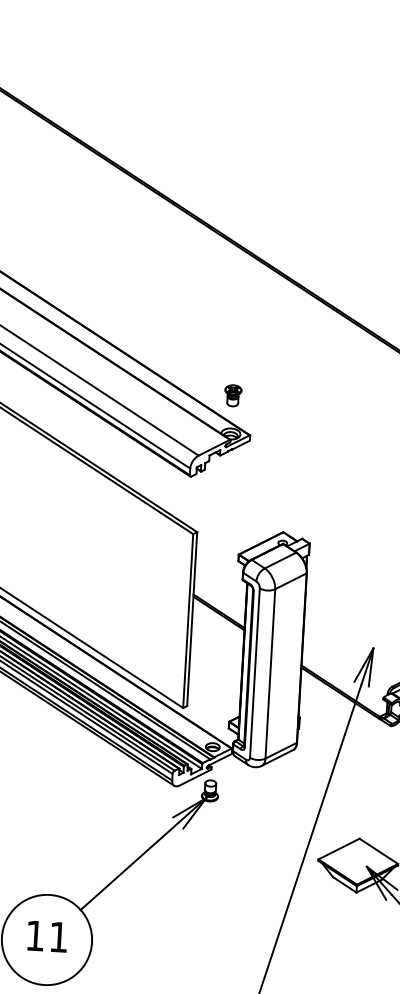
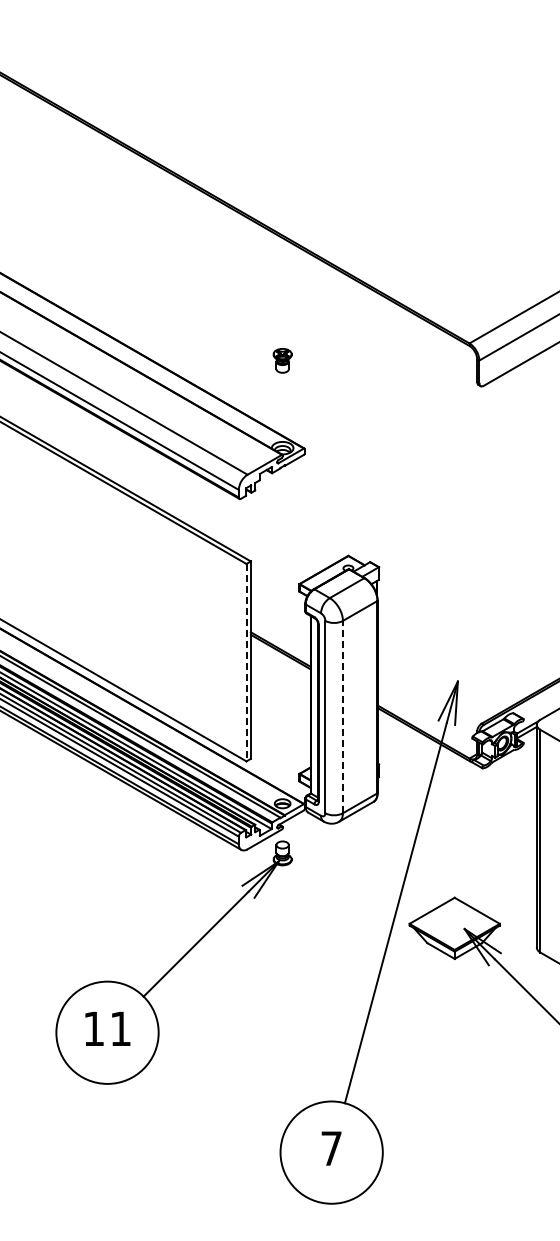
part: (233, 395) -> (282, 360), moved
line: (188, 620) -> (246, 662), solid -> dashed
line: (270, 673) -> (342, 716), solid -> dashed

